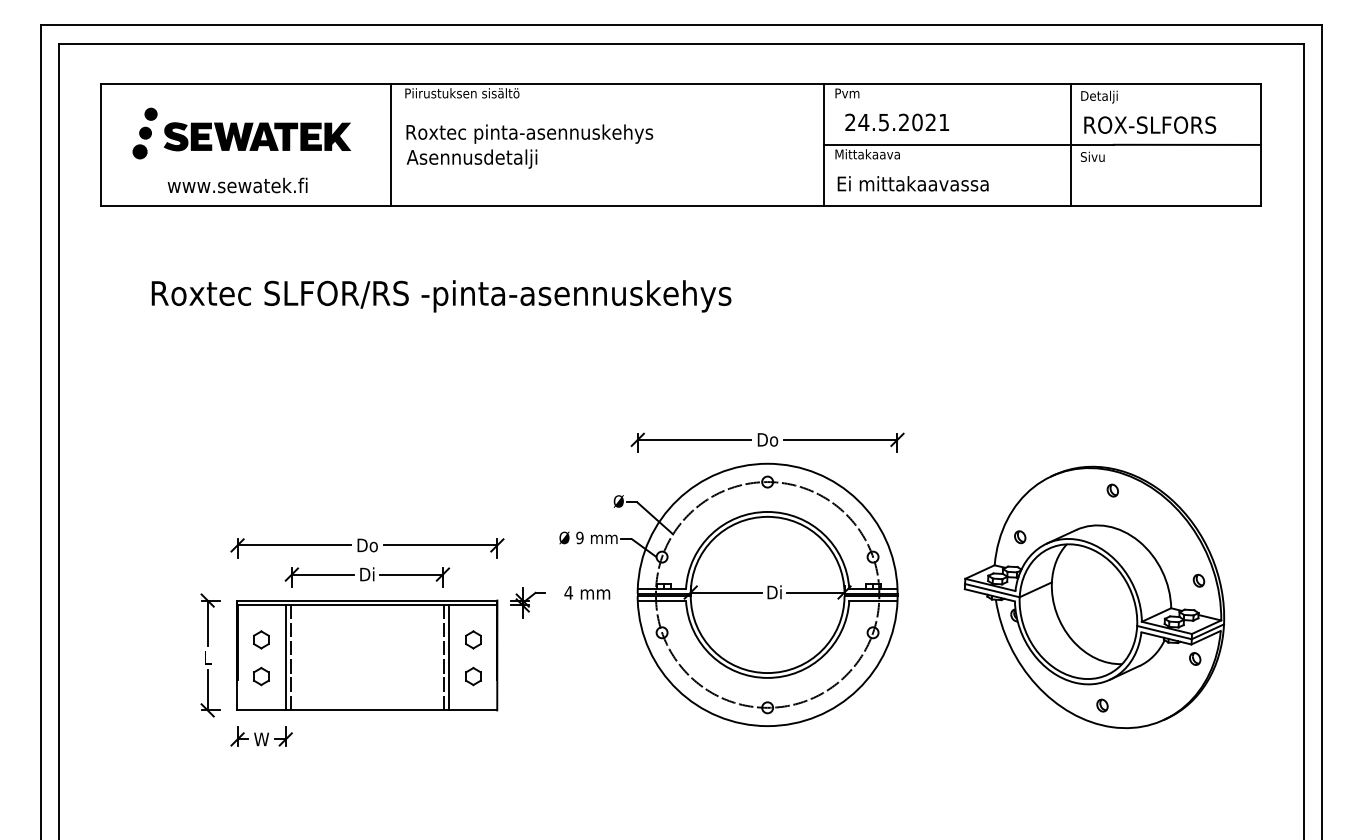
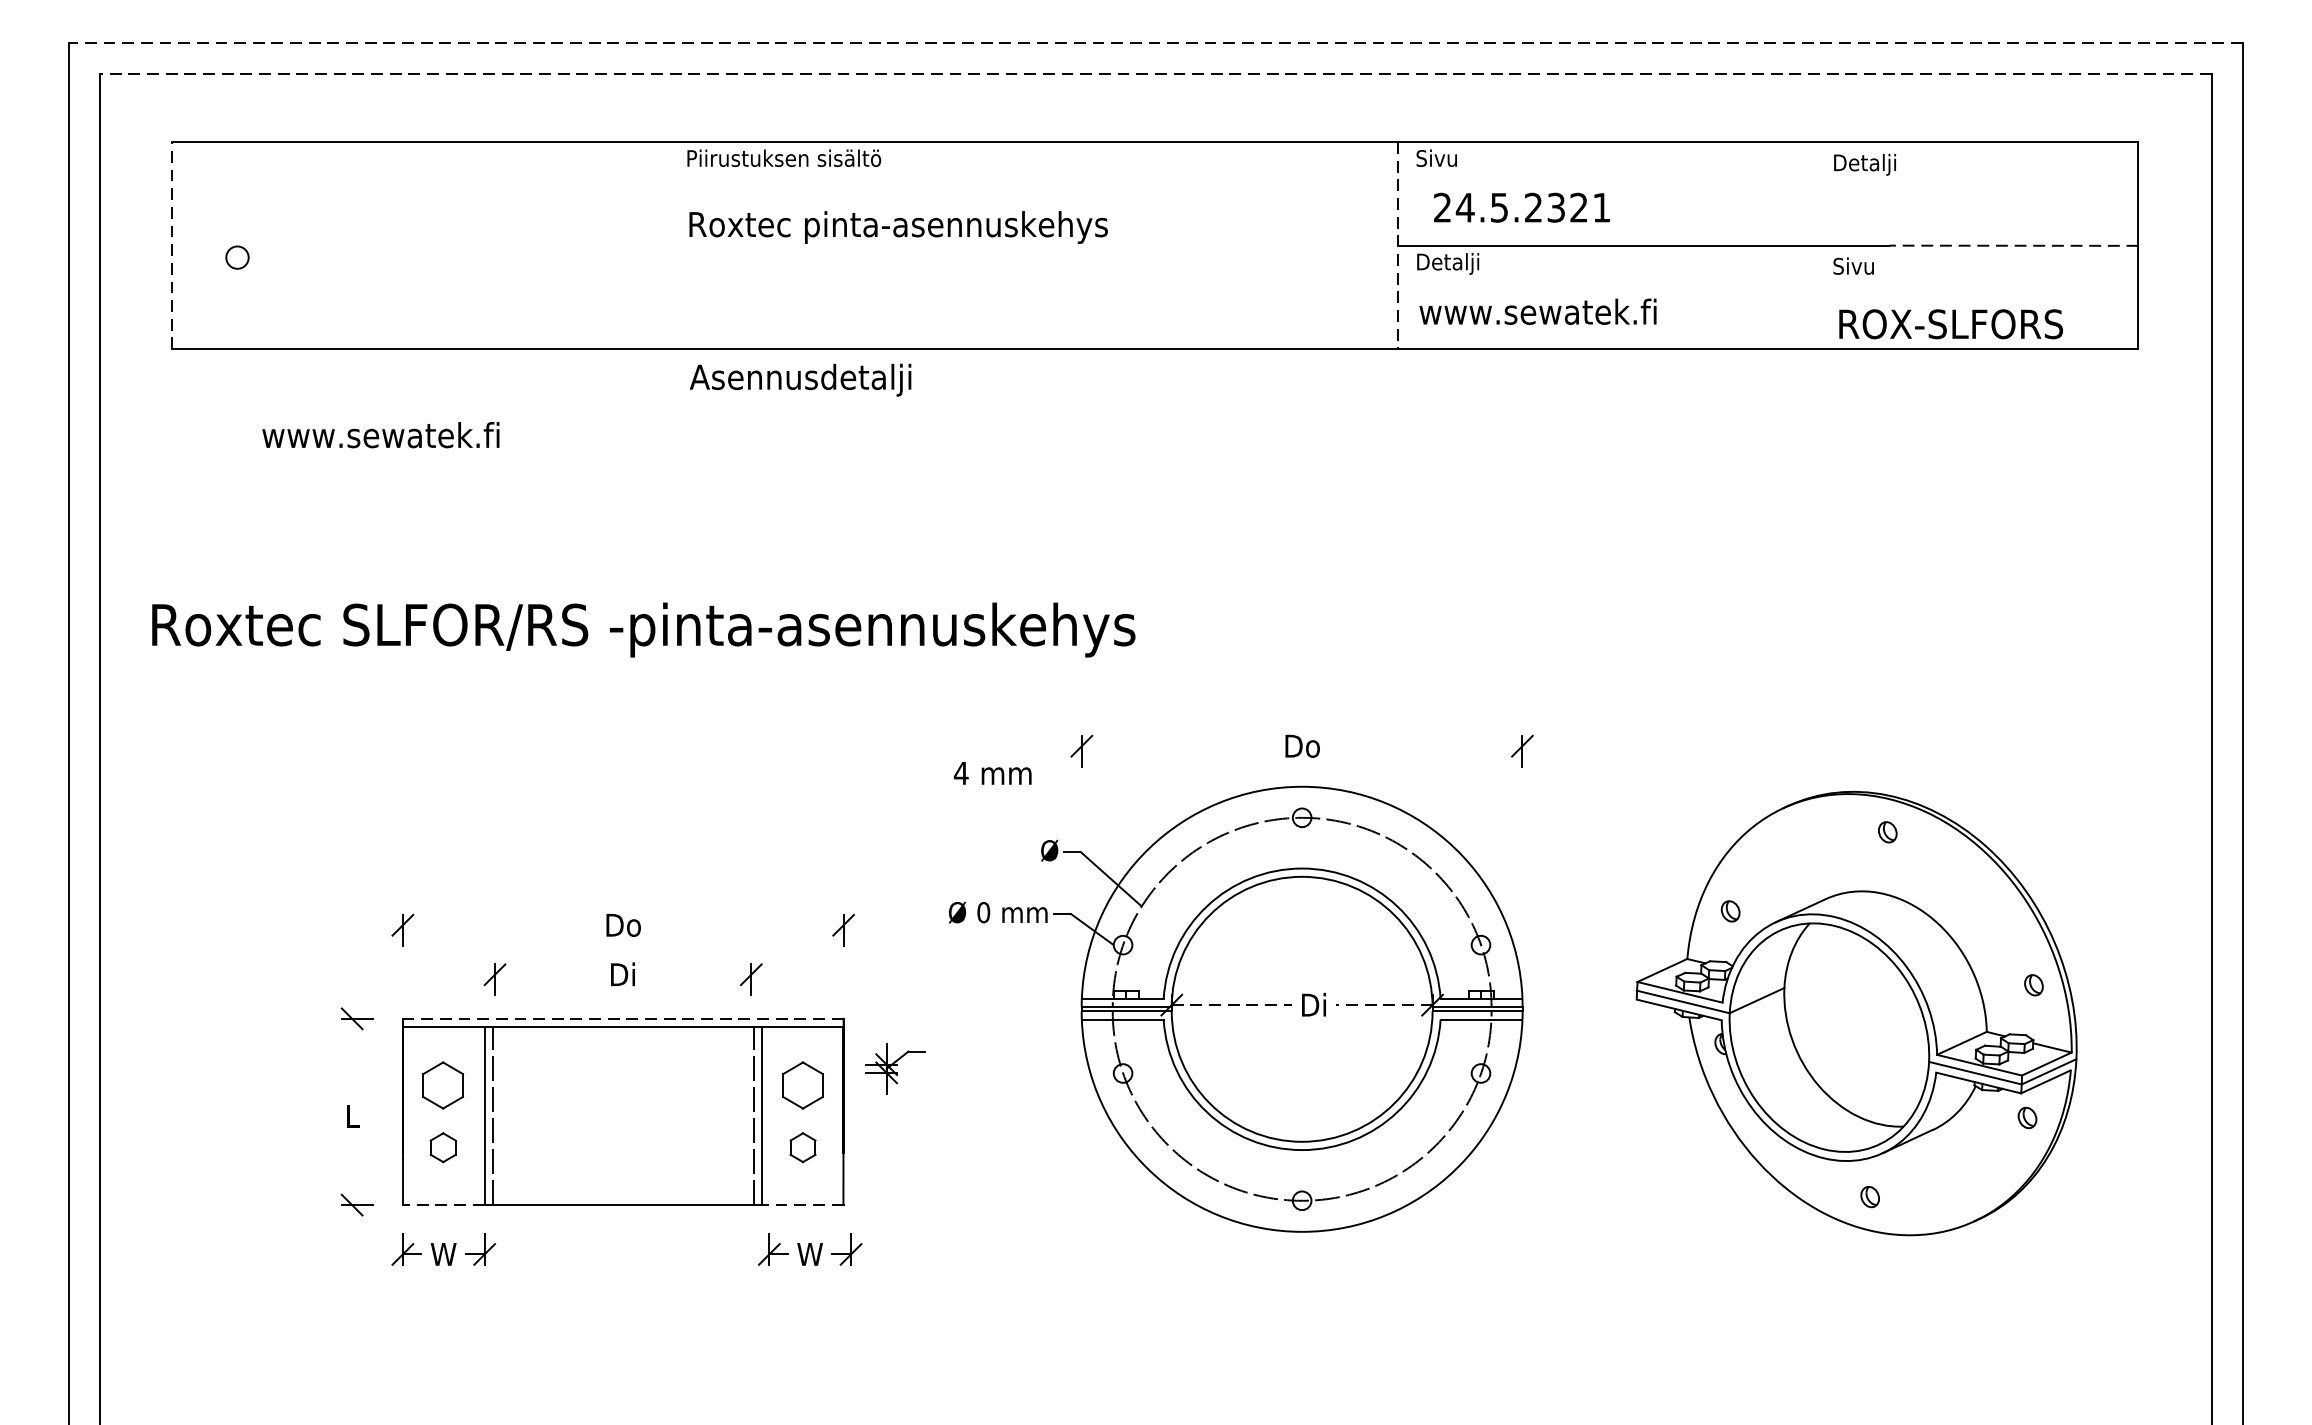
line: (681, 25) -> (1156, 43), solid -> dashed
line: (681, 43) -> (1156, 73), solid -> dashed
text: (847, 93) -> (1437, 158), Pvm -> Sivu
fill: (150, 113) -> (255, 192), removed
text: (917, 122) -> (1556, 207), 24.5.2021 -> 24.5.2321
text: (1150, 124) -> (1951, 323), moved
fill: (145, 132) -> (246, 224), removed
part: (256, 136) -> (434, 231), removed
line: (101, 144) -> (172, 245), solid -> dashed
line: (391, 144) -> (664, 245), removed
line: (1071, 144) -> (1817, 245), removed
line: (1186, 144) -> (2012, 245), solid -> dashed
line: (824, 145) -> (1398, 246), solid -> dashed
fill: (139, 151) -> (236, 256), removed
text: (867, 155) -> (1471, 263), Mittakaava -> Detalji
text: (471, 158) -> (799, 379), moved
text: (912, 183) -> (1547, 311), Ei mittakaavassa -> www.sewatek.fi
text: (237, 185) -> (380, 435), moved
text: (441, 296) -> (643, 630), moved
line: (694, 439) -> (1178, 745), removed
line: (840, 439) -> (1425, 745), removed
text: (579, 538) -> (982, 913), 9 -> 0
line: (294, 545) -> (499, 925), removed
line: (440, 545) -> (747, 925), removed
line: (322, 574) -> (546, 974), removed
line: (411, 574) -> (697, 974), removed
text: (587, 592) -> (993, 772), moved
line: (726, 592) -> (1232, 1005), solid -> dashed
line: (815, 592) -> (1383, 1005), solid -> dashed
line: (367, 600) -> (623, 1018), solid -> dashed
part: (527, 602) -> (894, 1067), moved
line: (207, 623) -> (351, 1057), removed
part: (261, 639) -> (443, 1084), size x1.6
part: (473, 639) -> (803, 1084), size x1.6
line: (207, 689) -> (351, 1169), removed
line: (261, 710) -> (443, 1205), solid -> dashed
line: (472, 710) -> (801, 1205), solid -> dashed
part: (477, 736) -> (809, 1249), added

